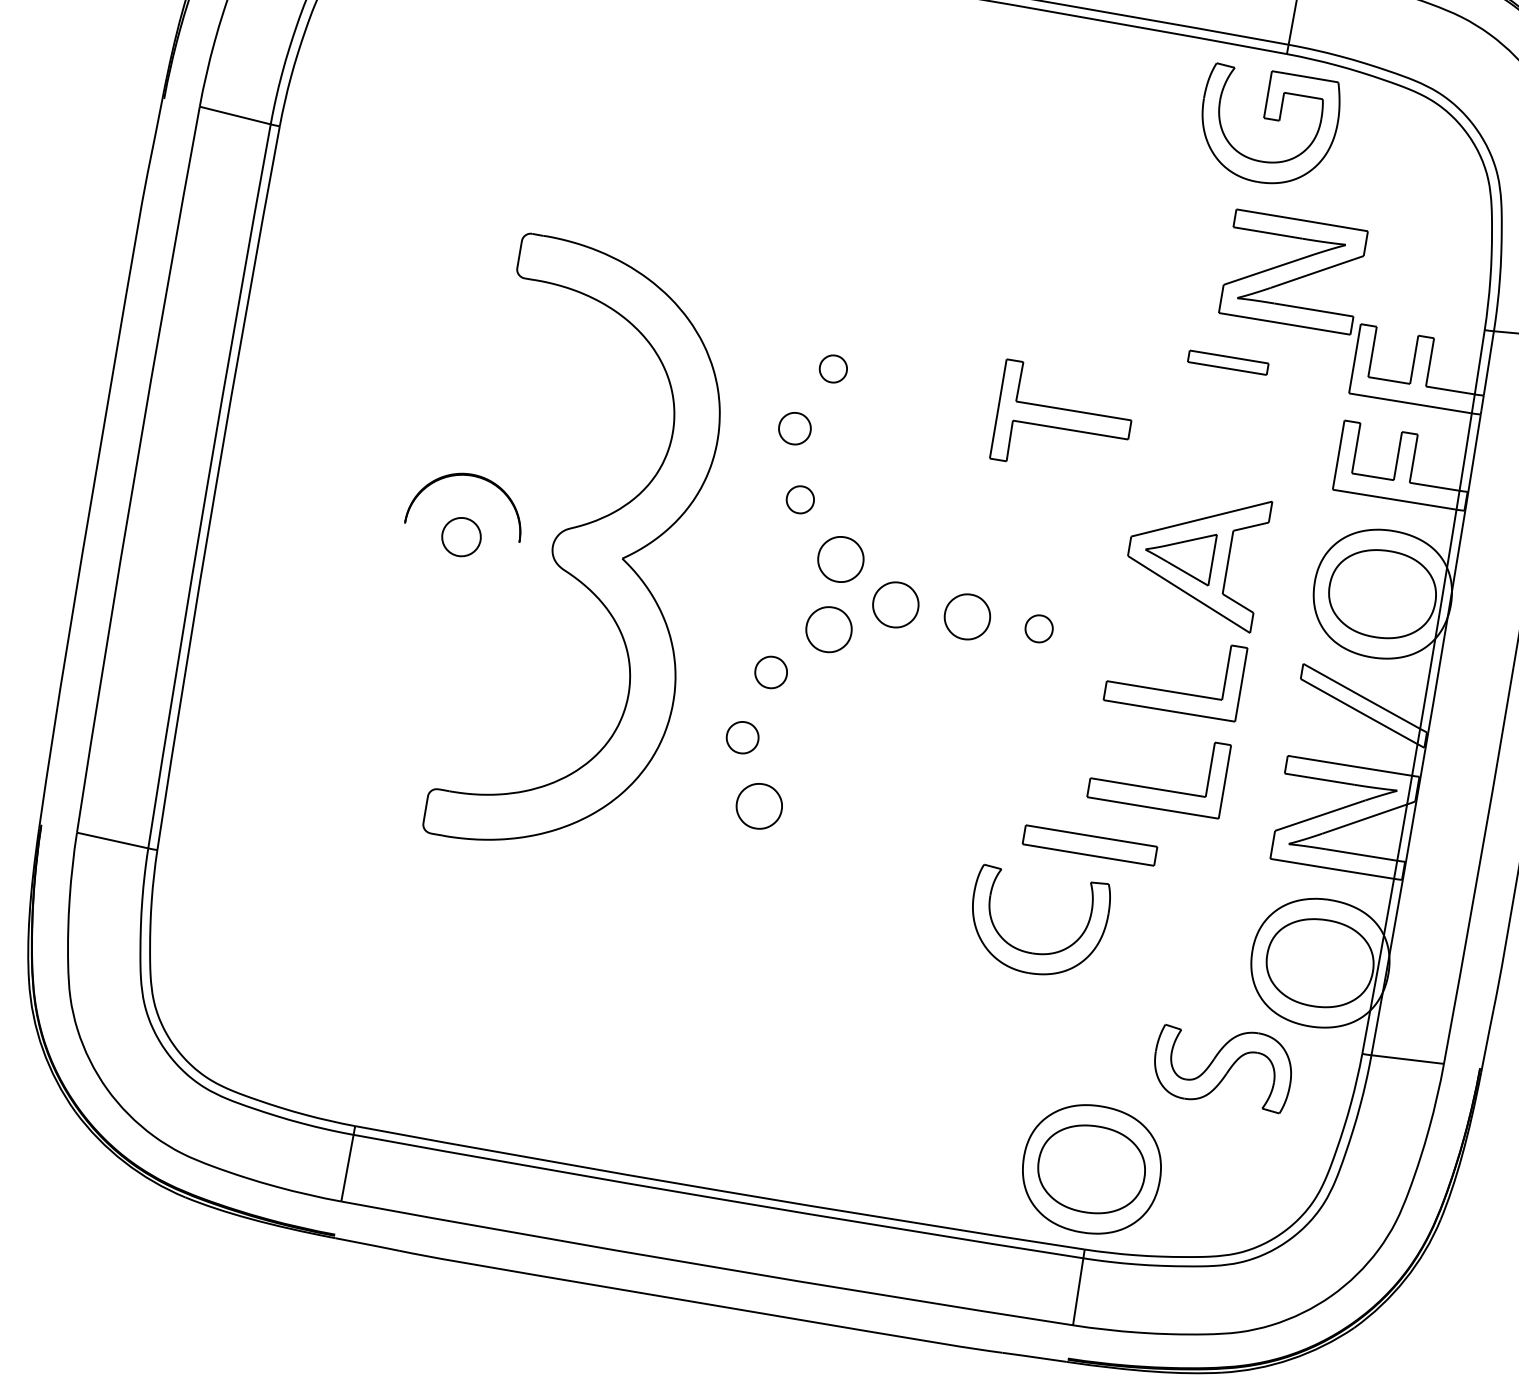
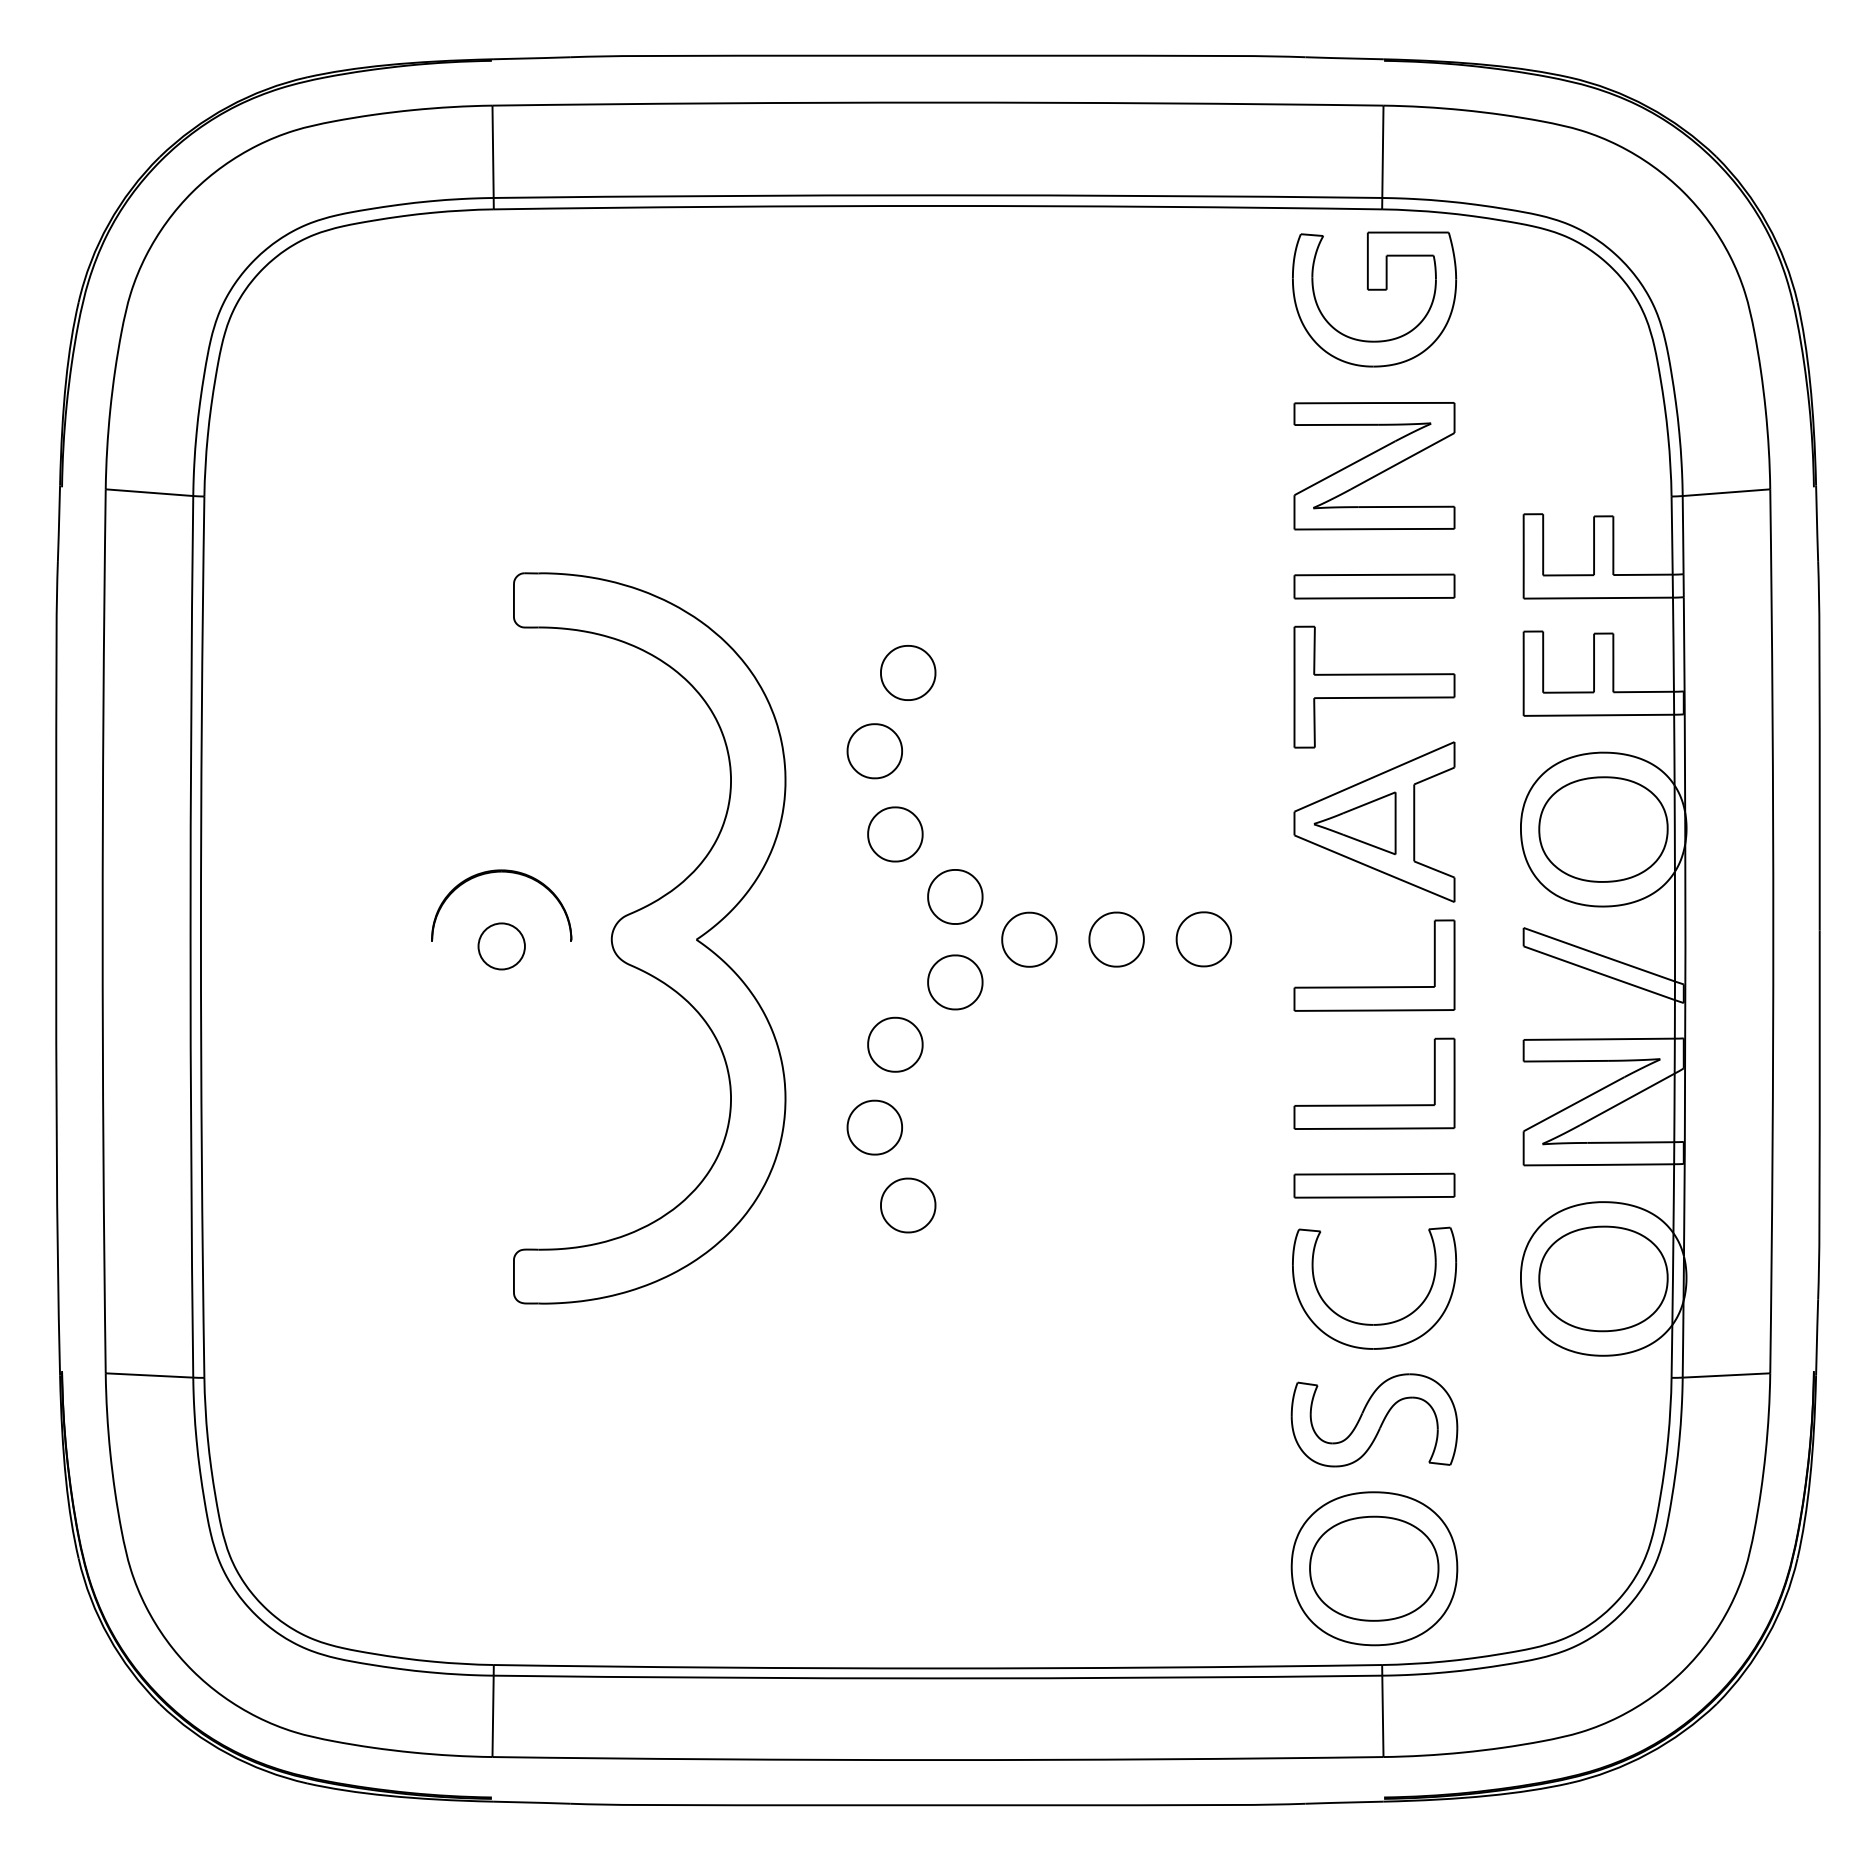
part: (1293, 272) -> (1374, 466), moved
part: (1228, 362) -> (1374, 586), size x1.67
part: (833, 368) -> (908, 672), size x1.67
part: (1064, 419) -> (1374, 686), moved
part: (794, 428) -> (874, 751), size x1.43
part: (800, 499) -> (895, 834), size x1.67
part: (1038, 628) -> (1203, 939), size x1.67
part: (771, 672) -> (895, 1044), size x1.43
part: (742, 737) -> (874, 1127), size x1.43
part: (1090, 845) -> (1374, 1185), moved
part: (1035, 952) -> (1377, 1323), moved
part: (1223, 1066) -> (1374, 1420), moved

